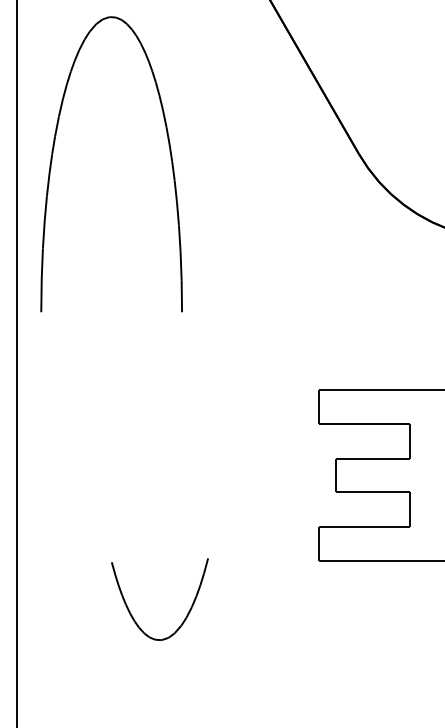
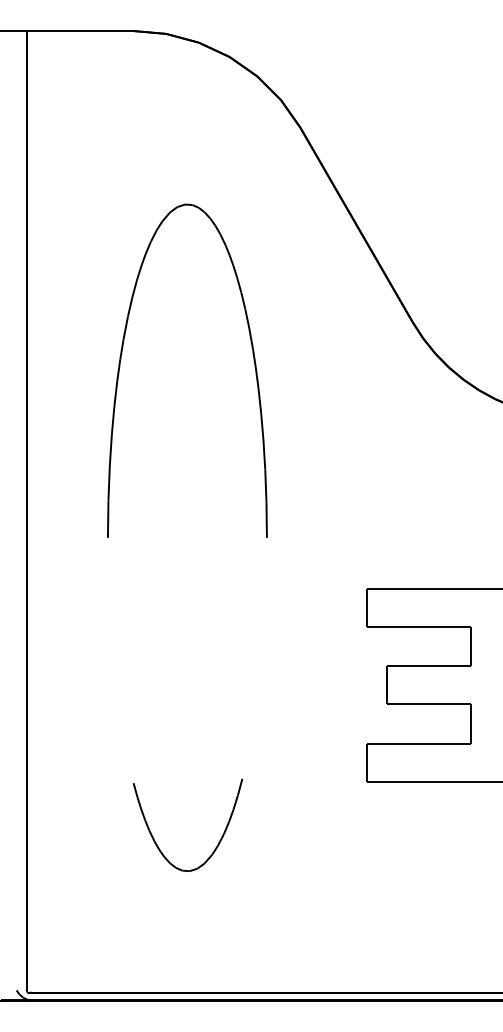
part: (170, 155) -> (253, 360), moved

